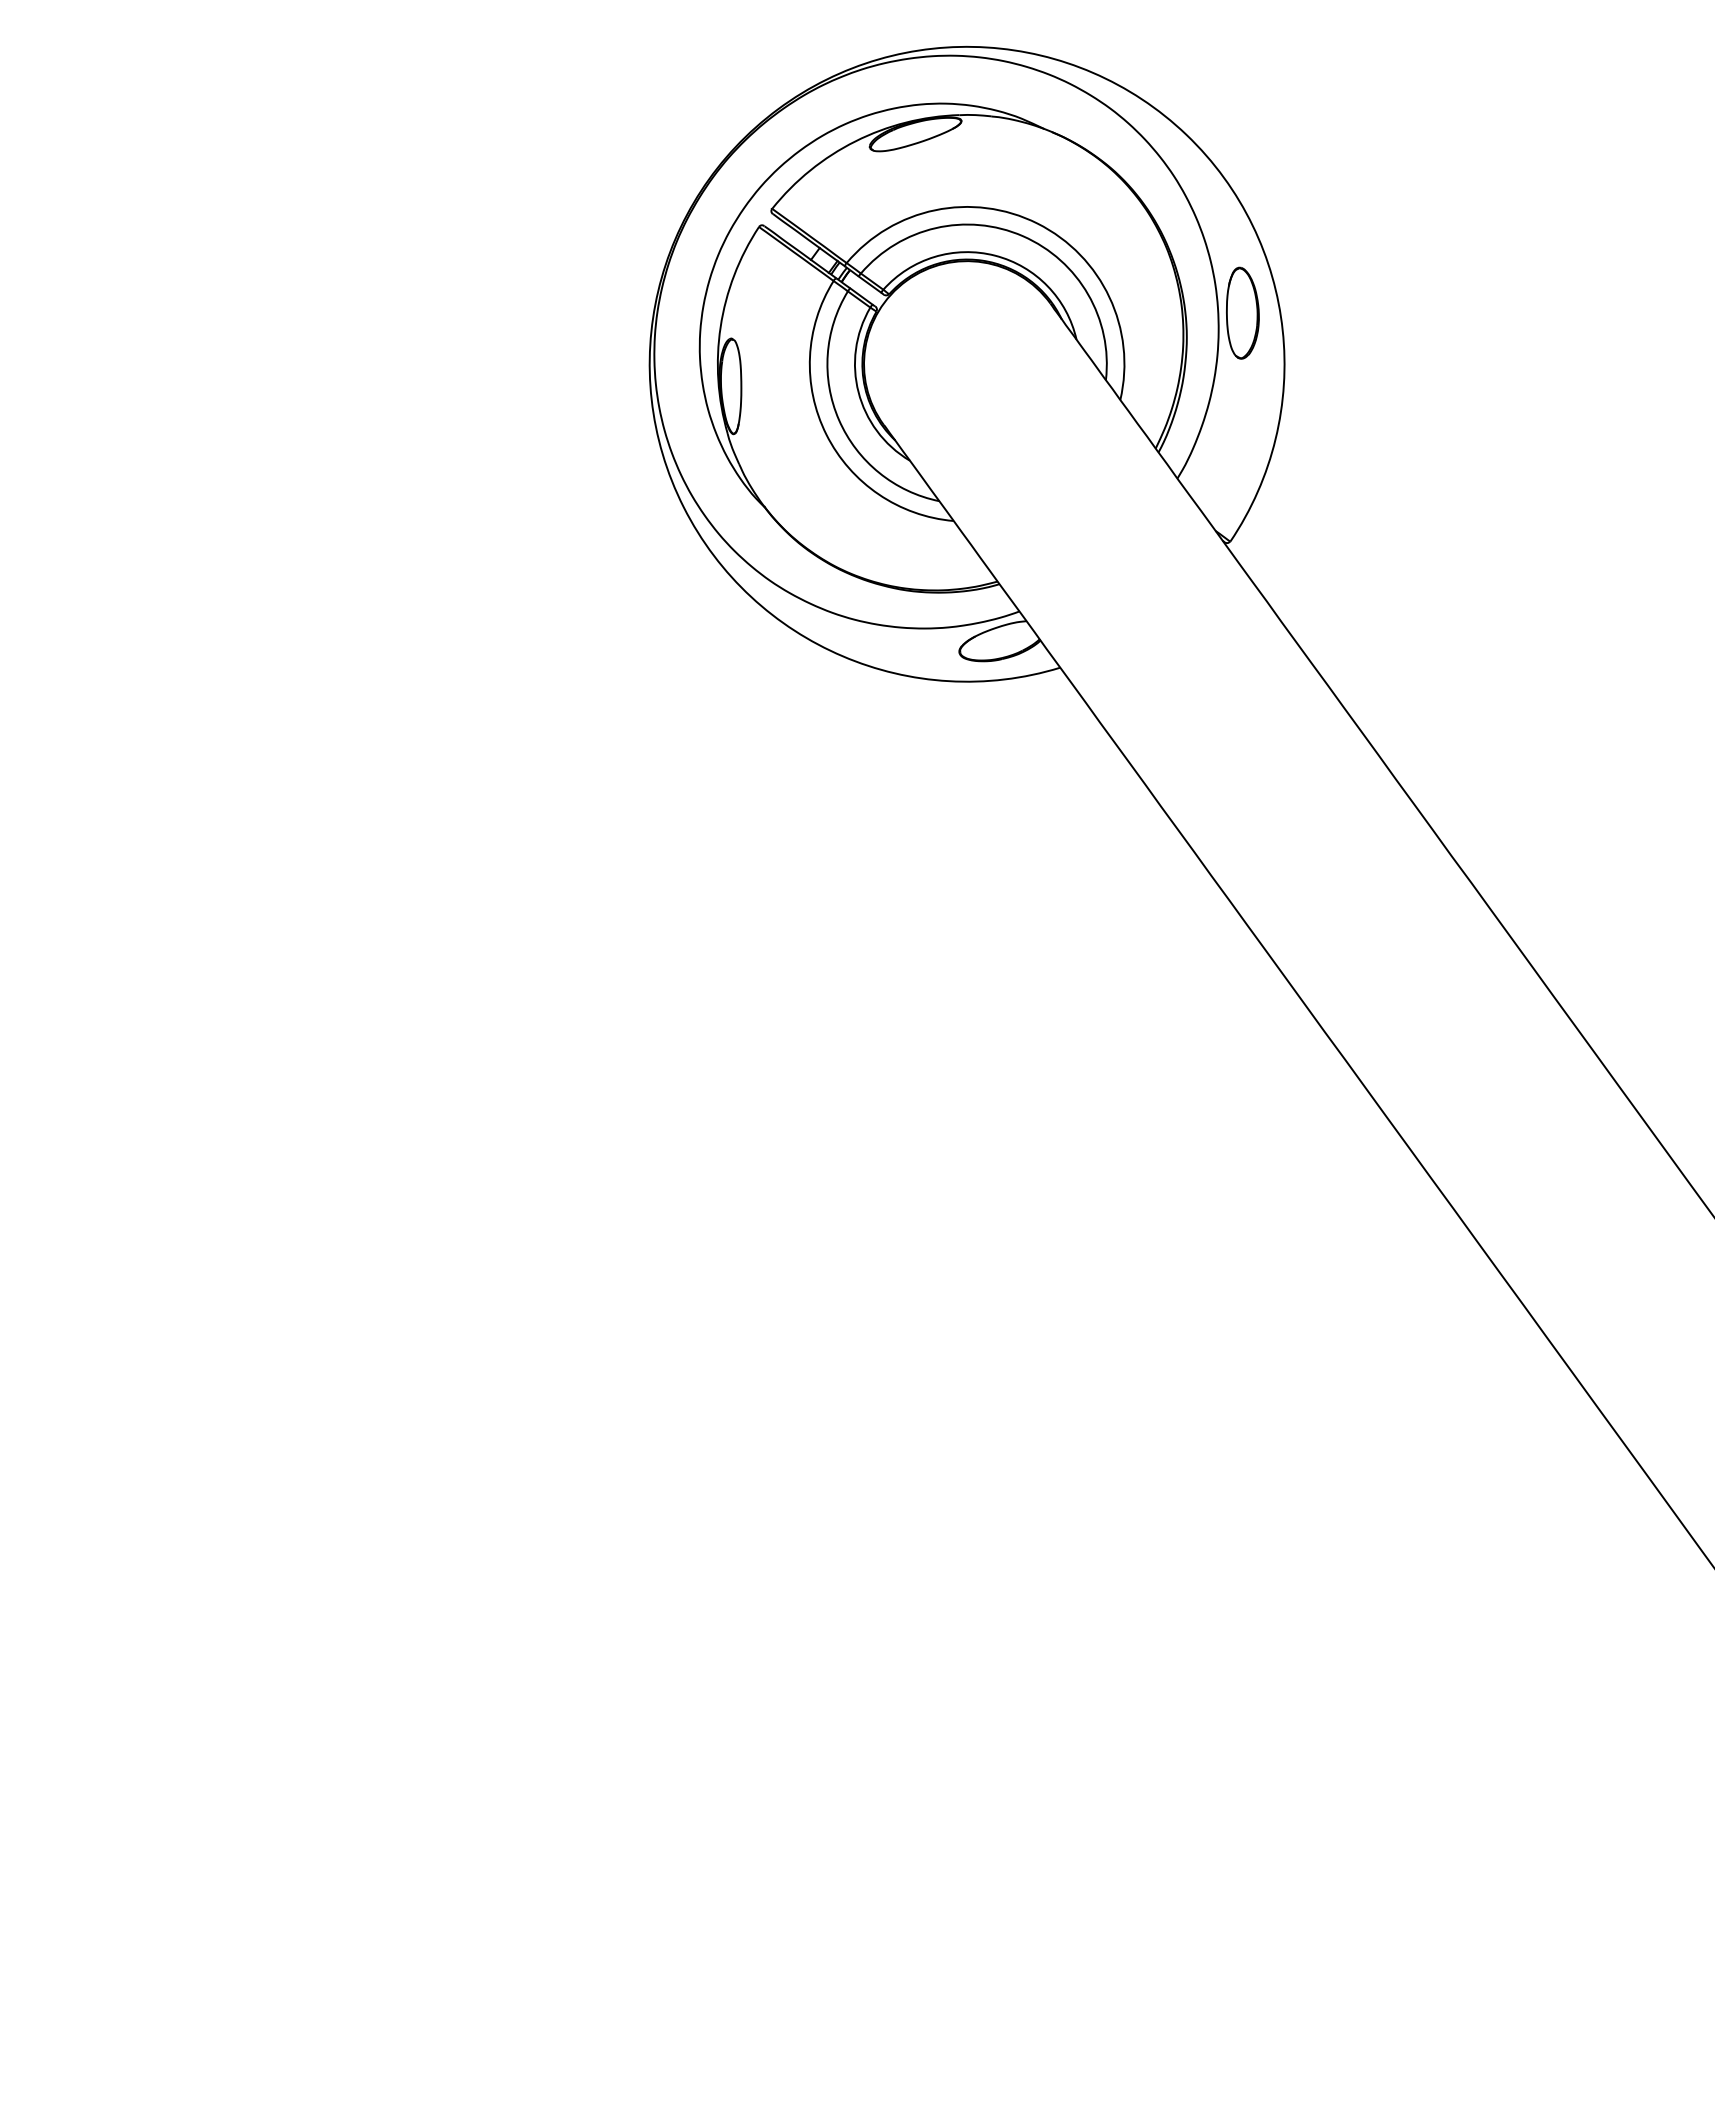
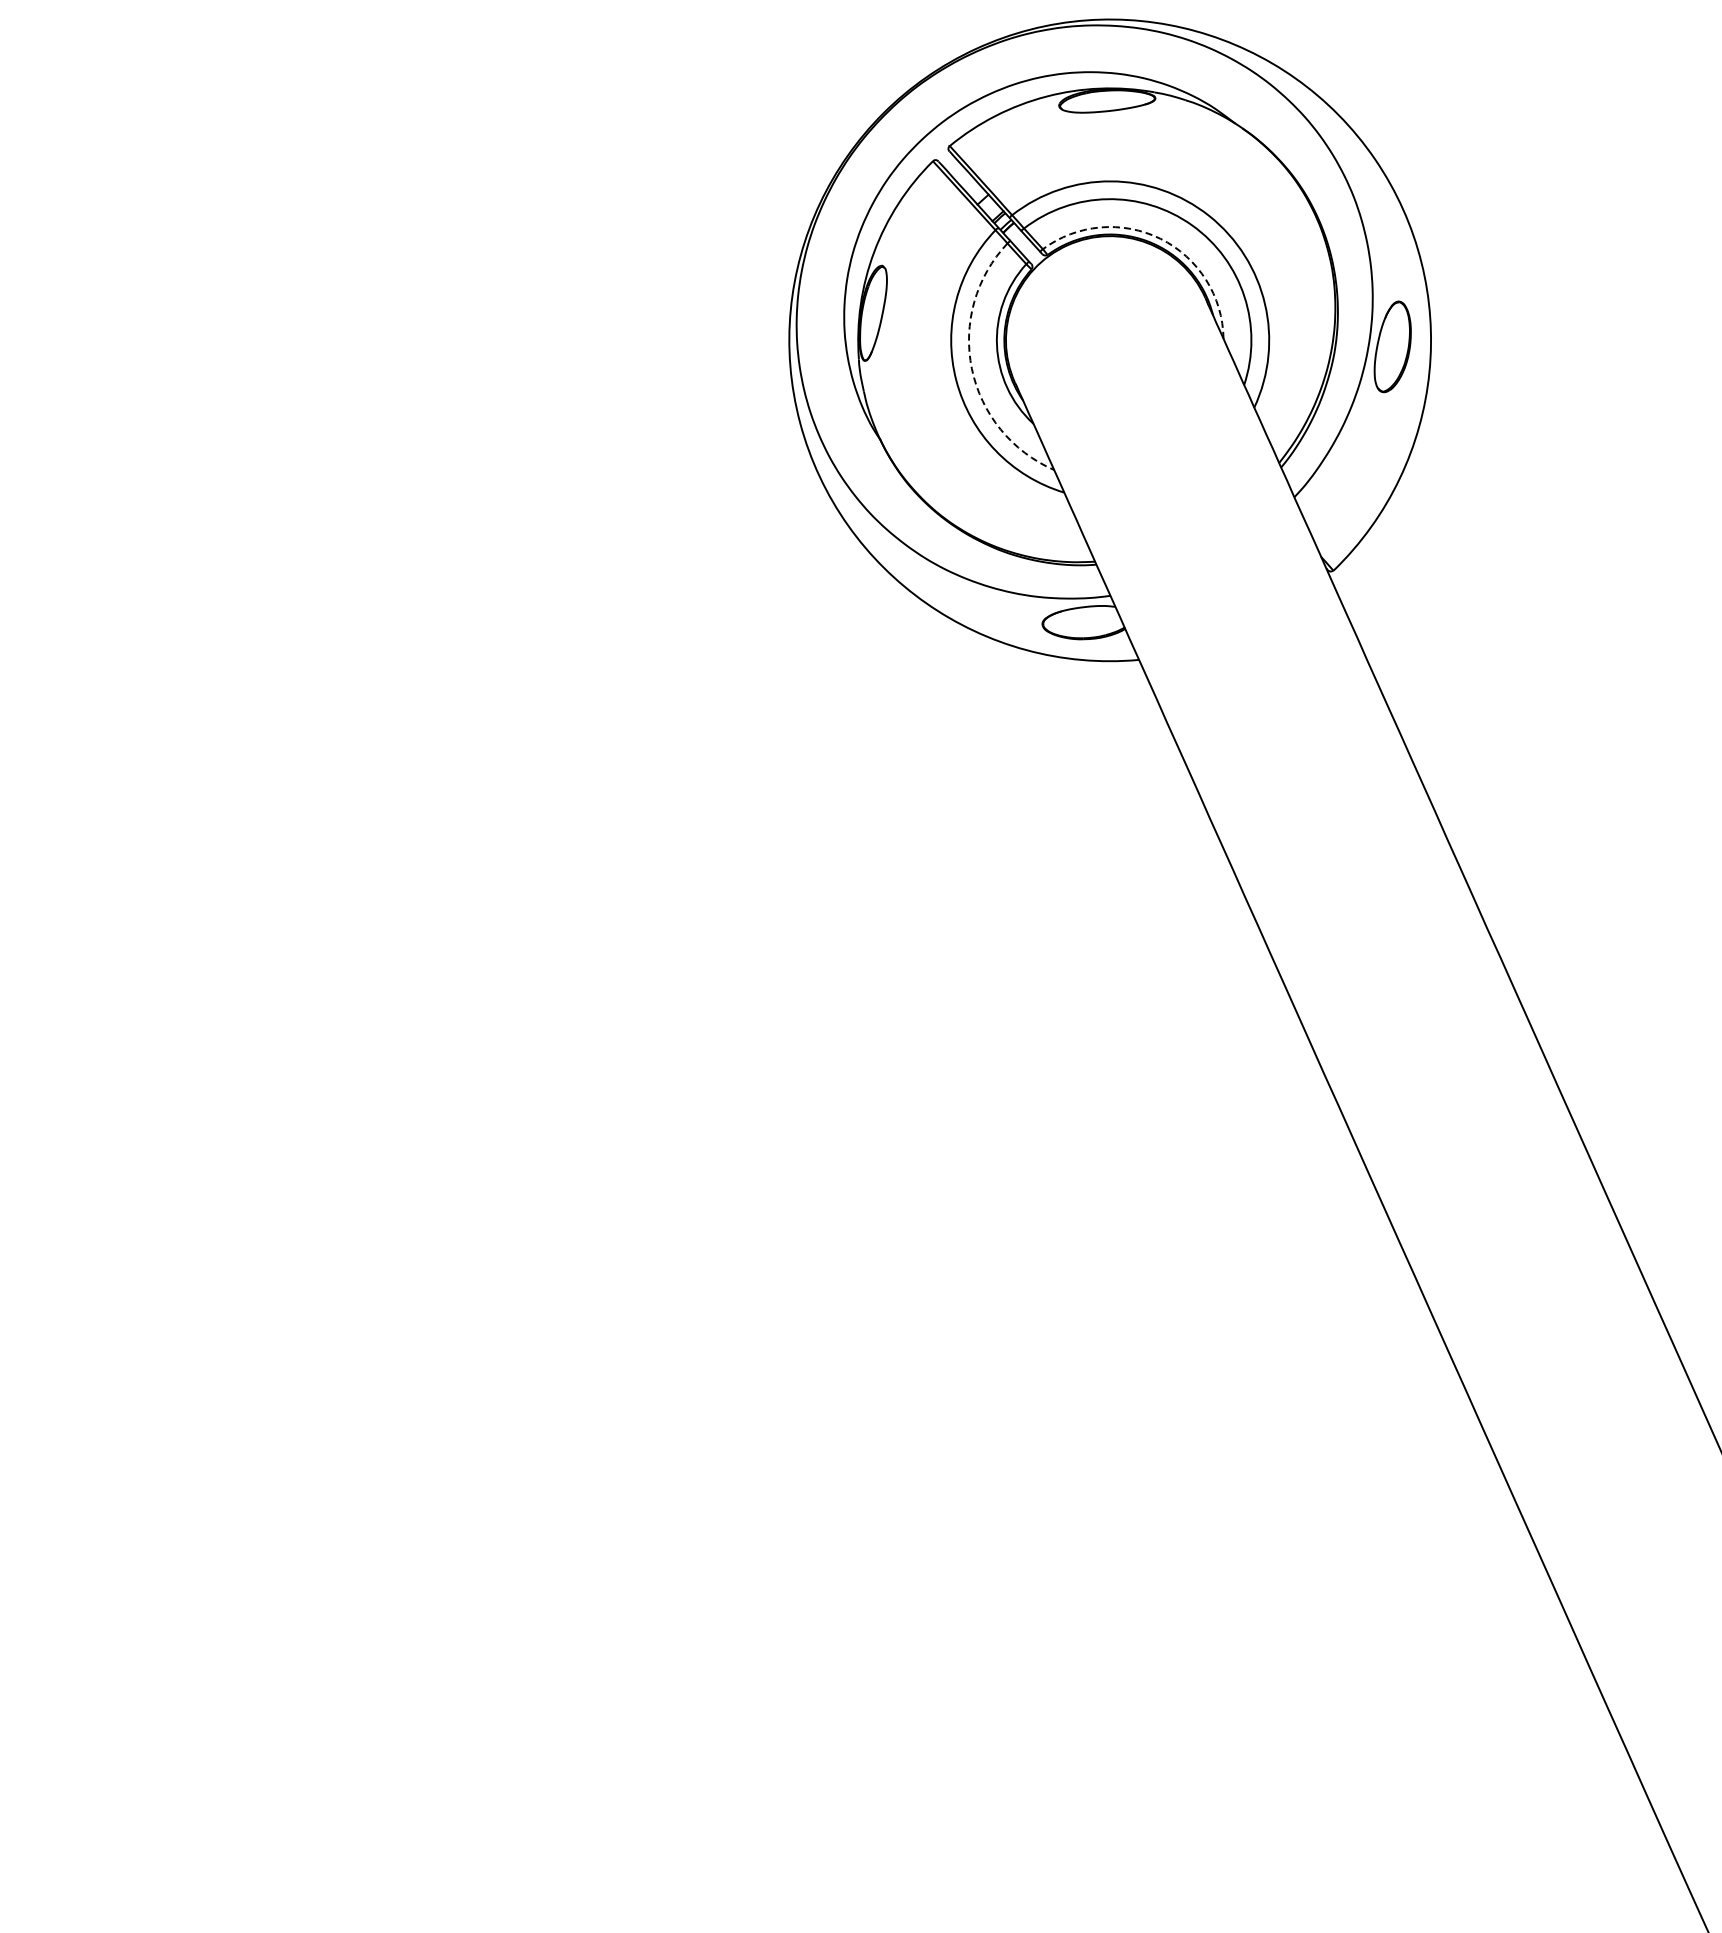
arc: (995, 255) -> (1160, 238), solid -> dashed
arc: (839, 420) -> (972, 369), solid -> dashed

